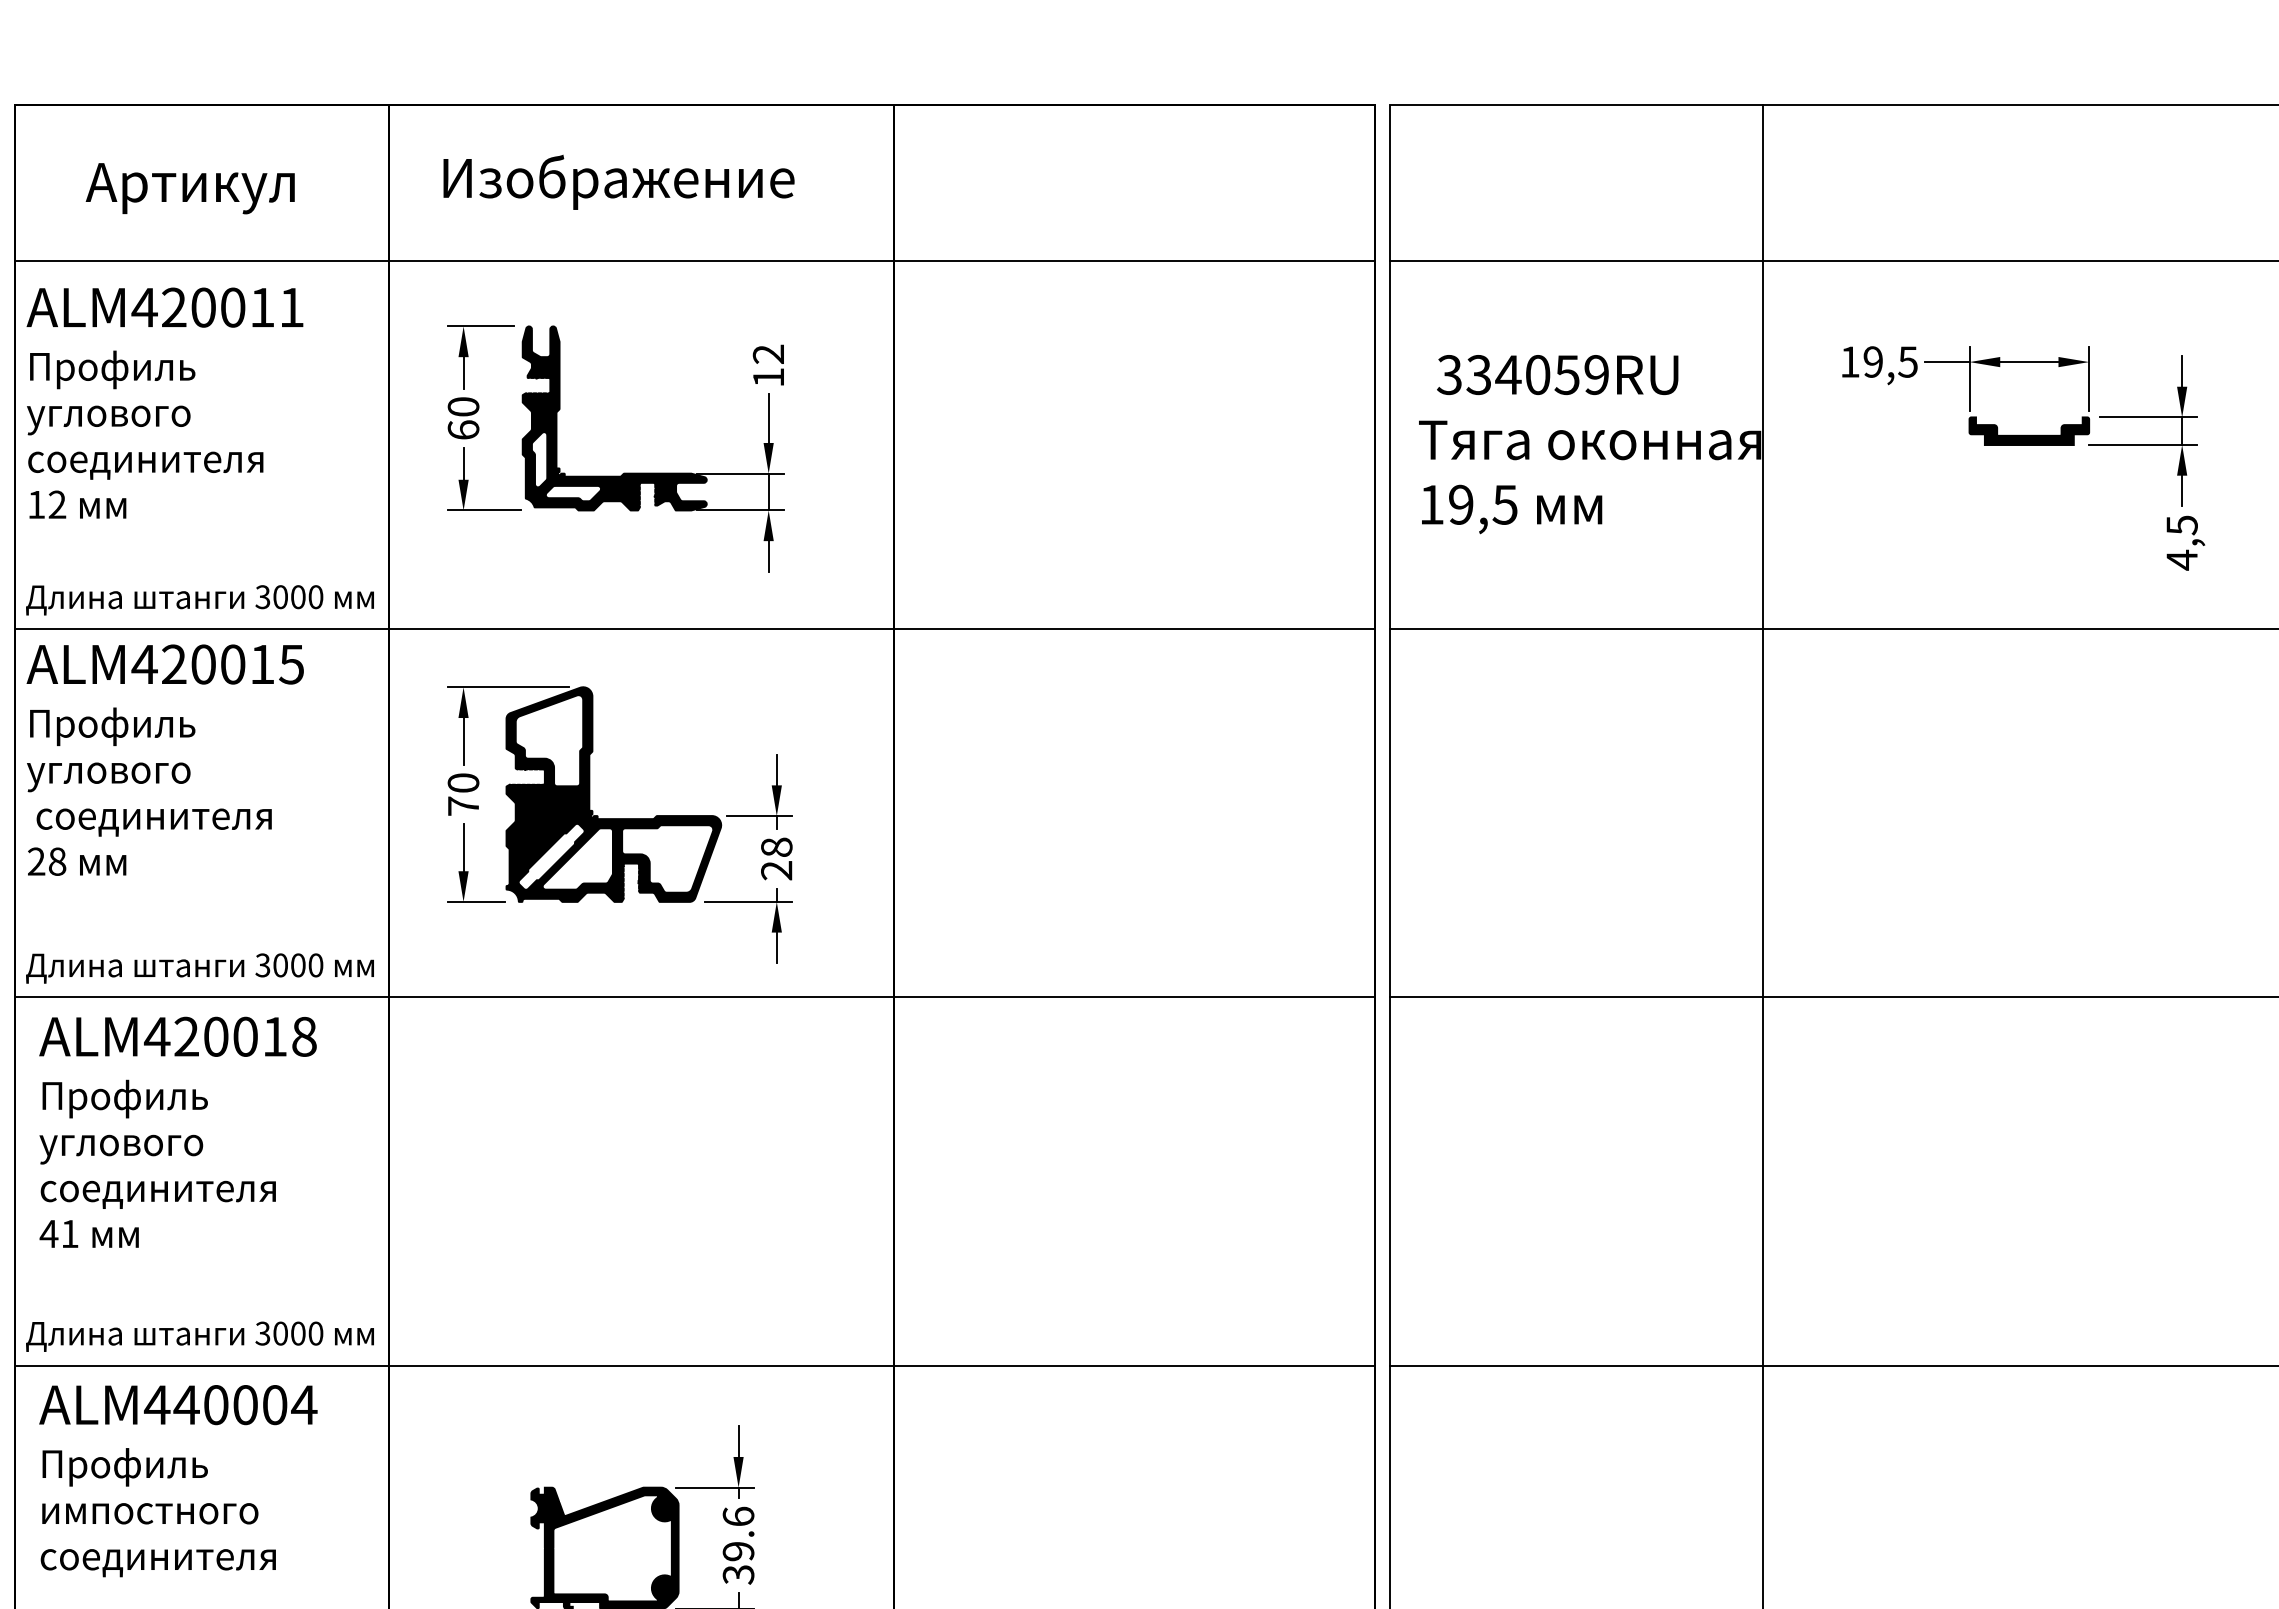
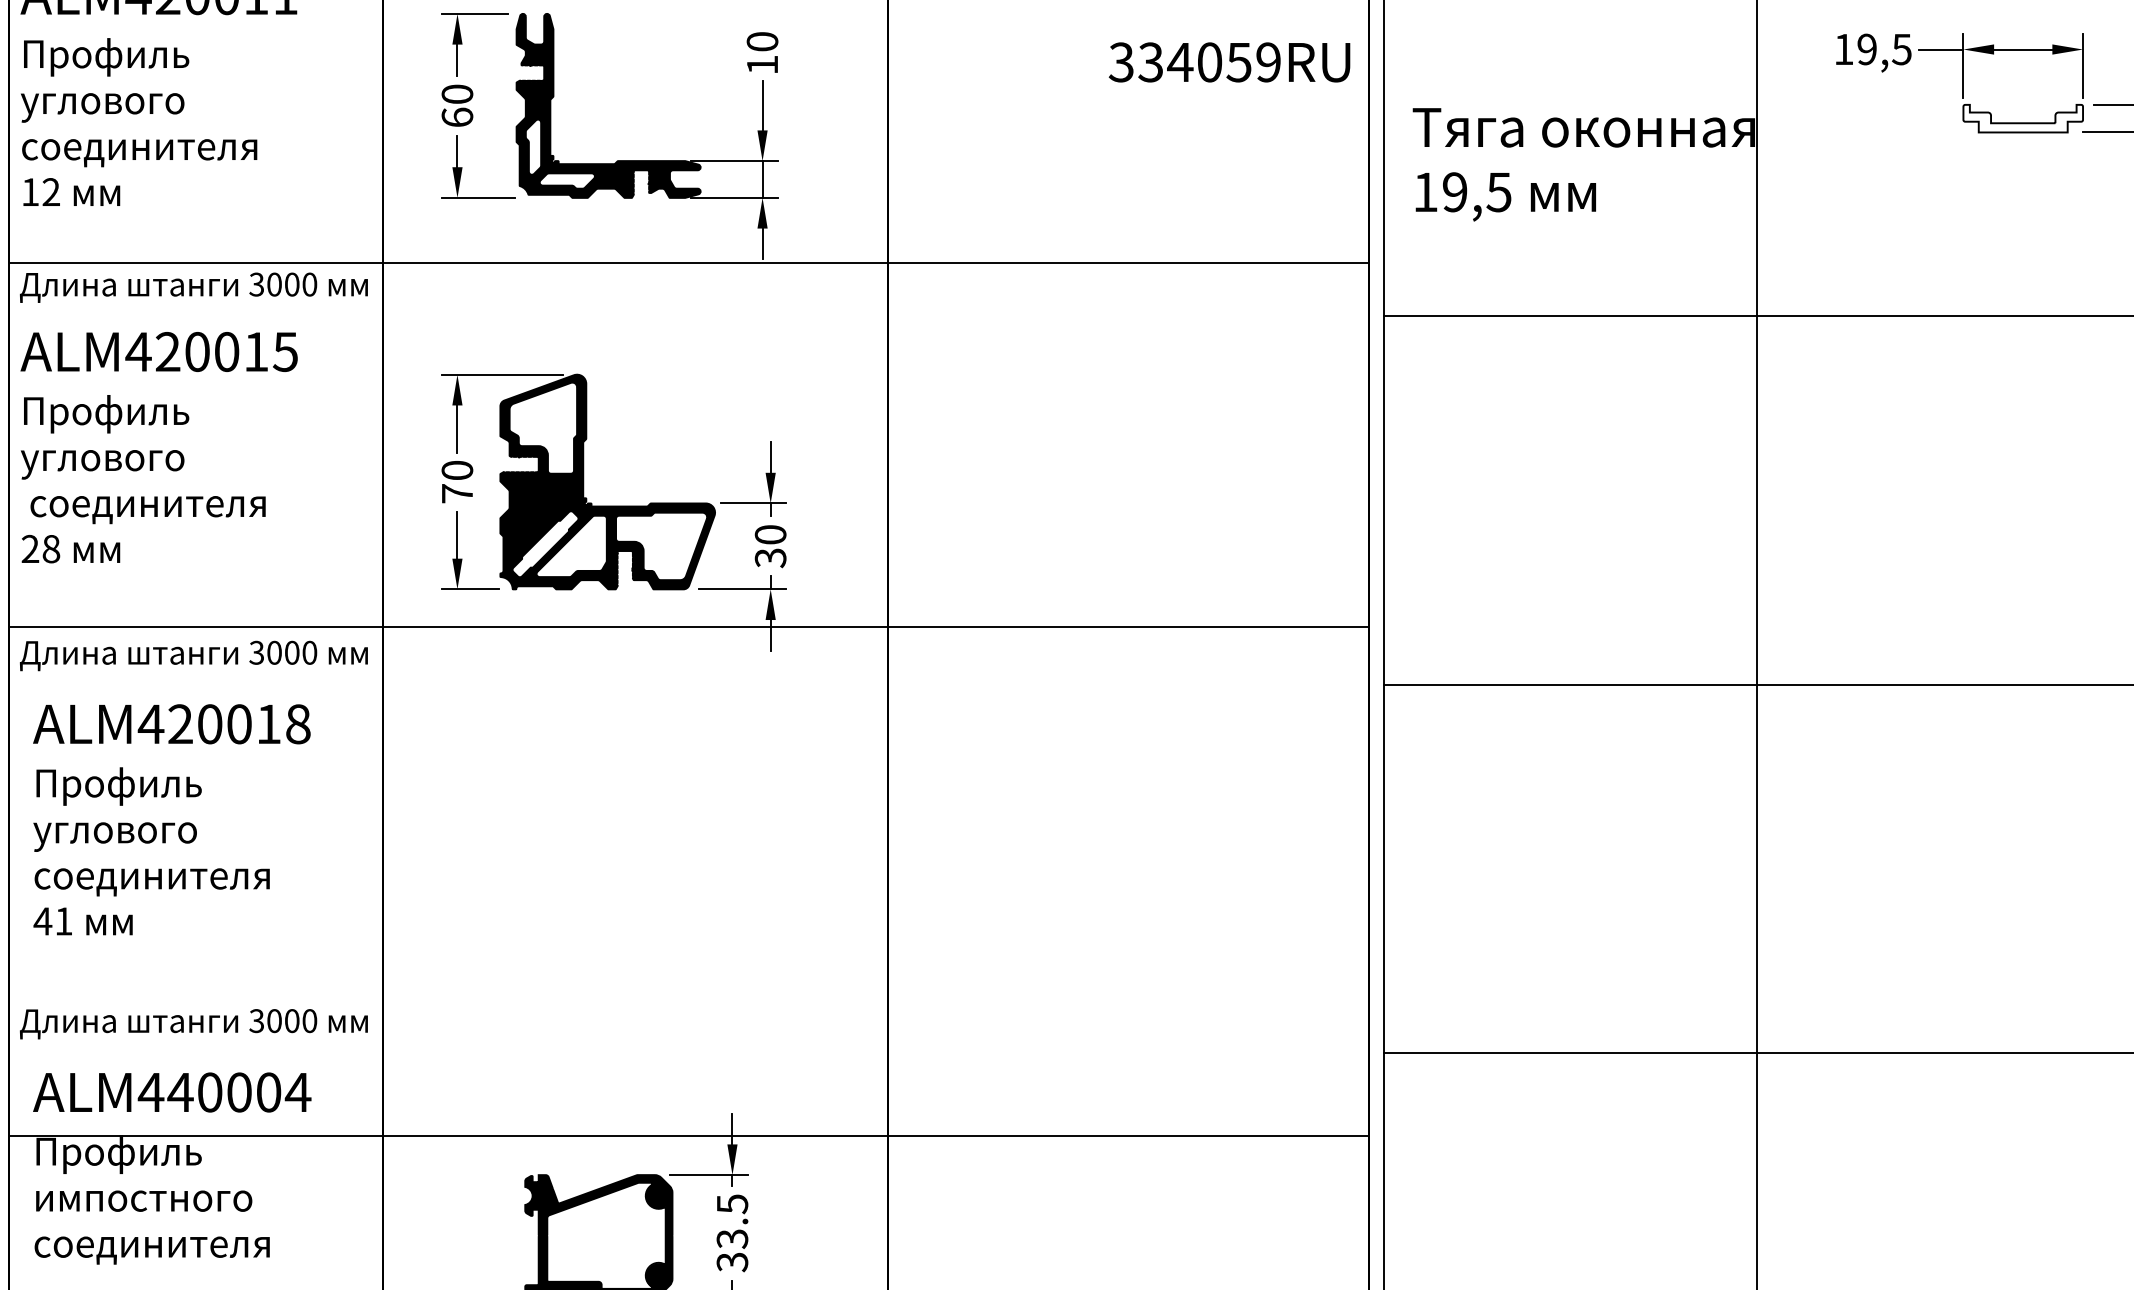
text: (768, 353) -> (762, 40), 12 -> 10
text: (1557, 375) -> (1229, 62), moved
fill: (2029, 431) -> (2023, 118), removed
line: (694, 629) -> (688, 263), moved
text: (776, 858) -> (770, 545), 28 -> 30
line: (694, 997) -> (688, 626), moved
line: (694, 1365) -> (688, 1135), moved
text: (738, 1533) -> (732, 1220), 39.6 -> 33.5

